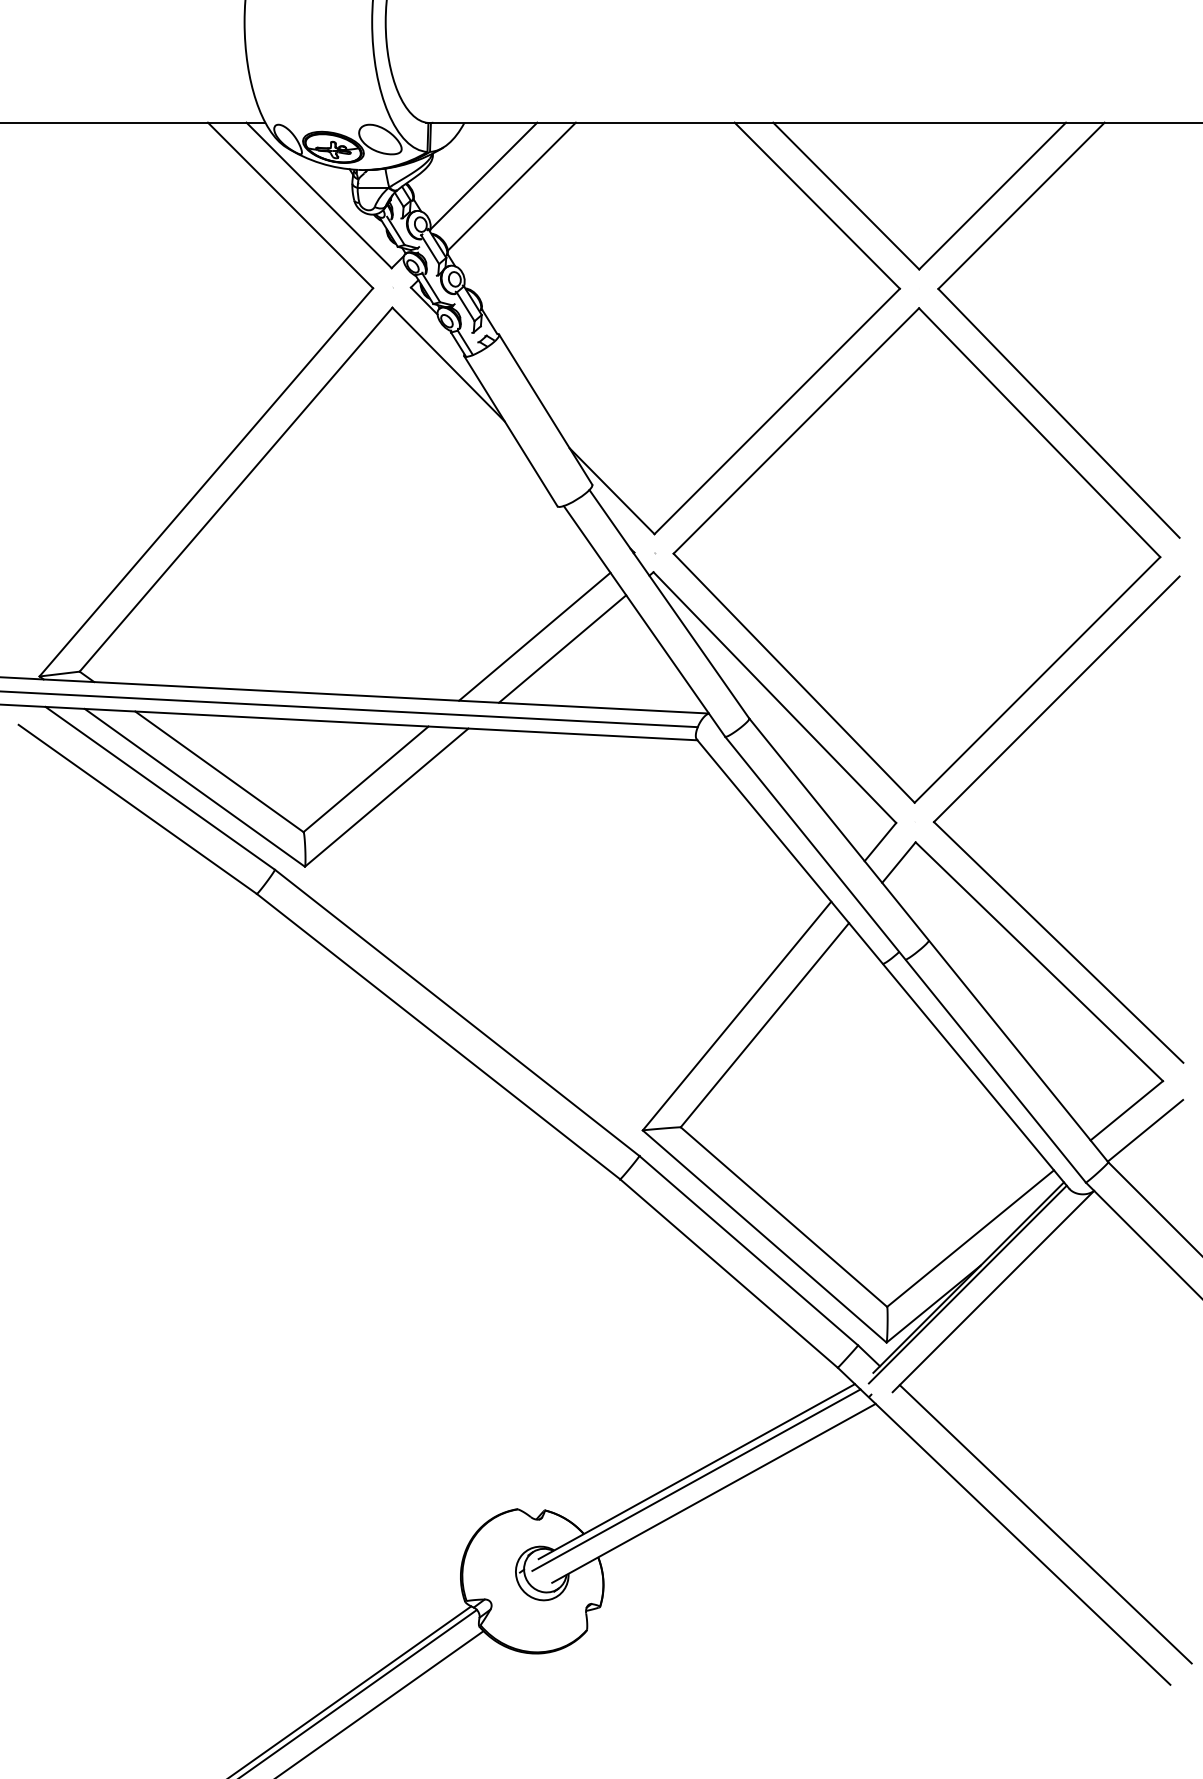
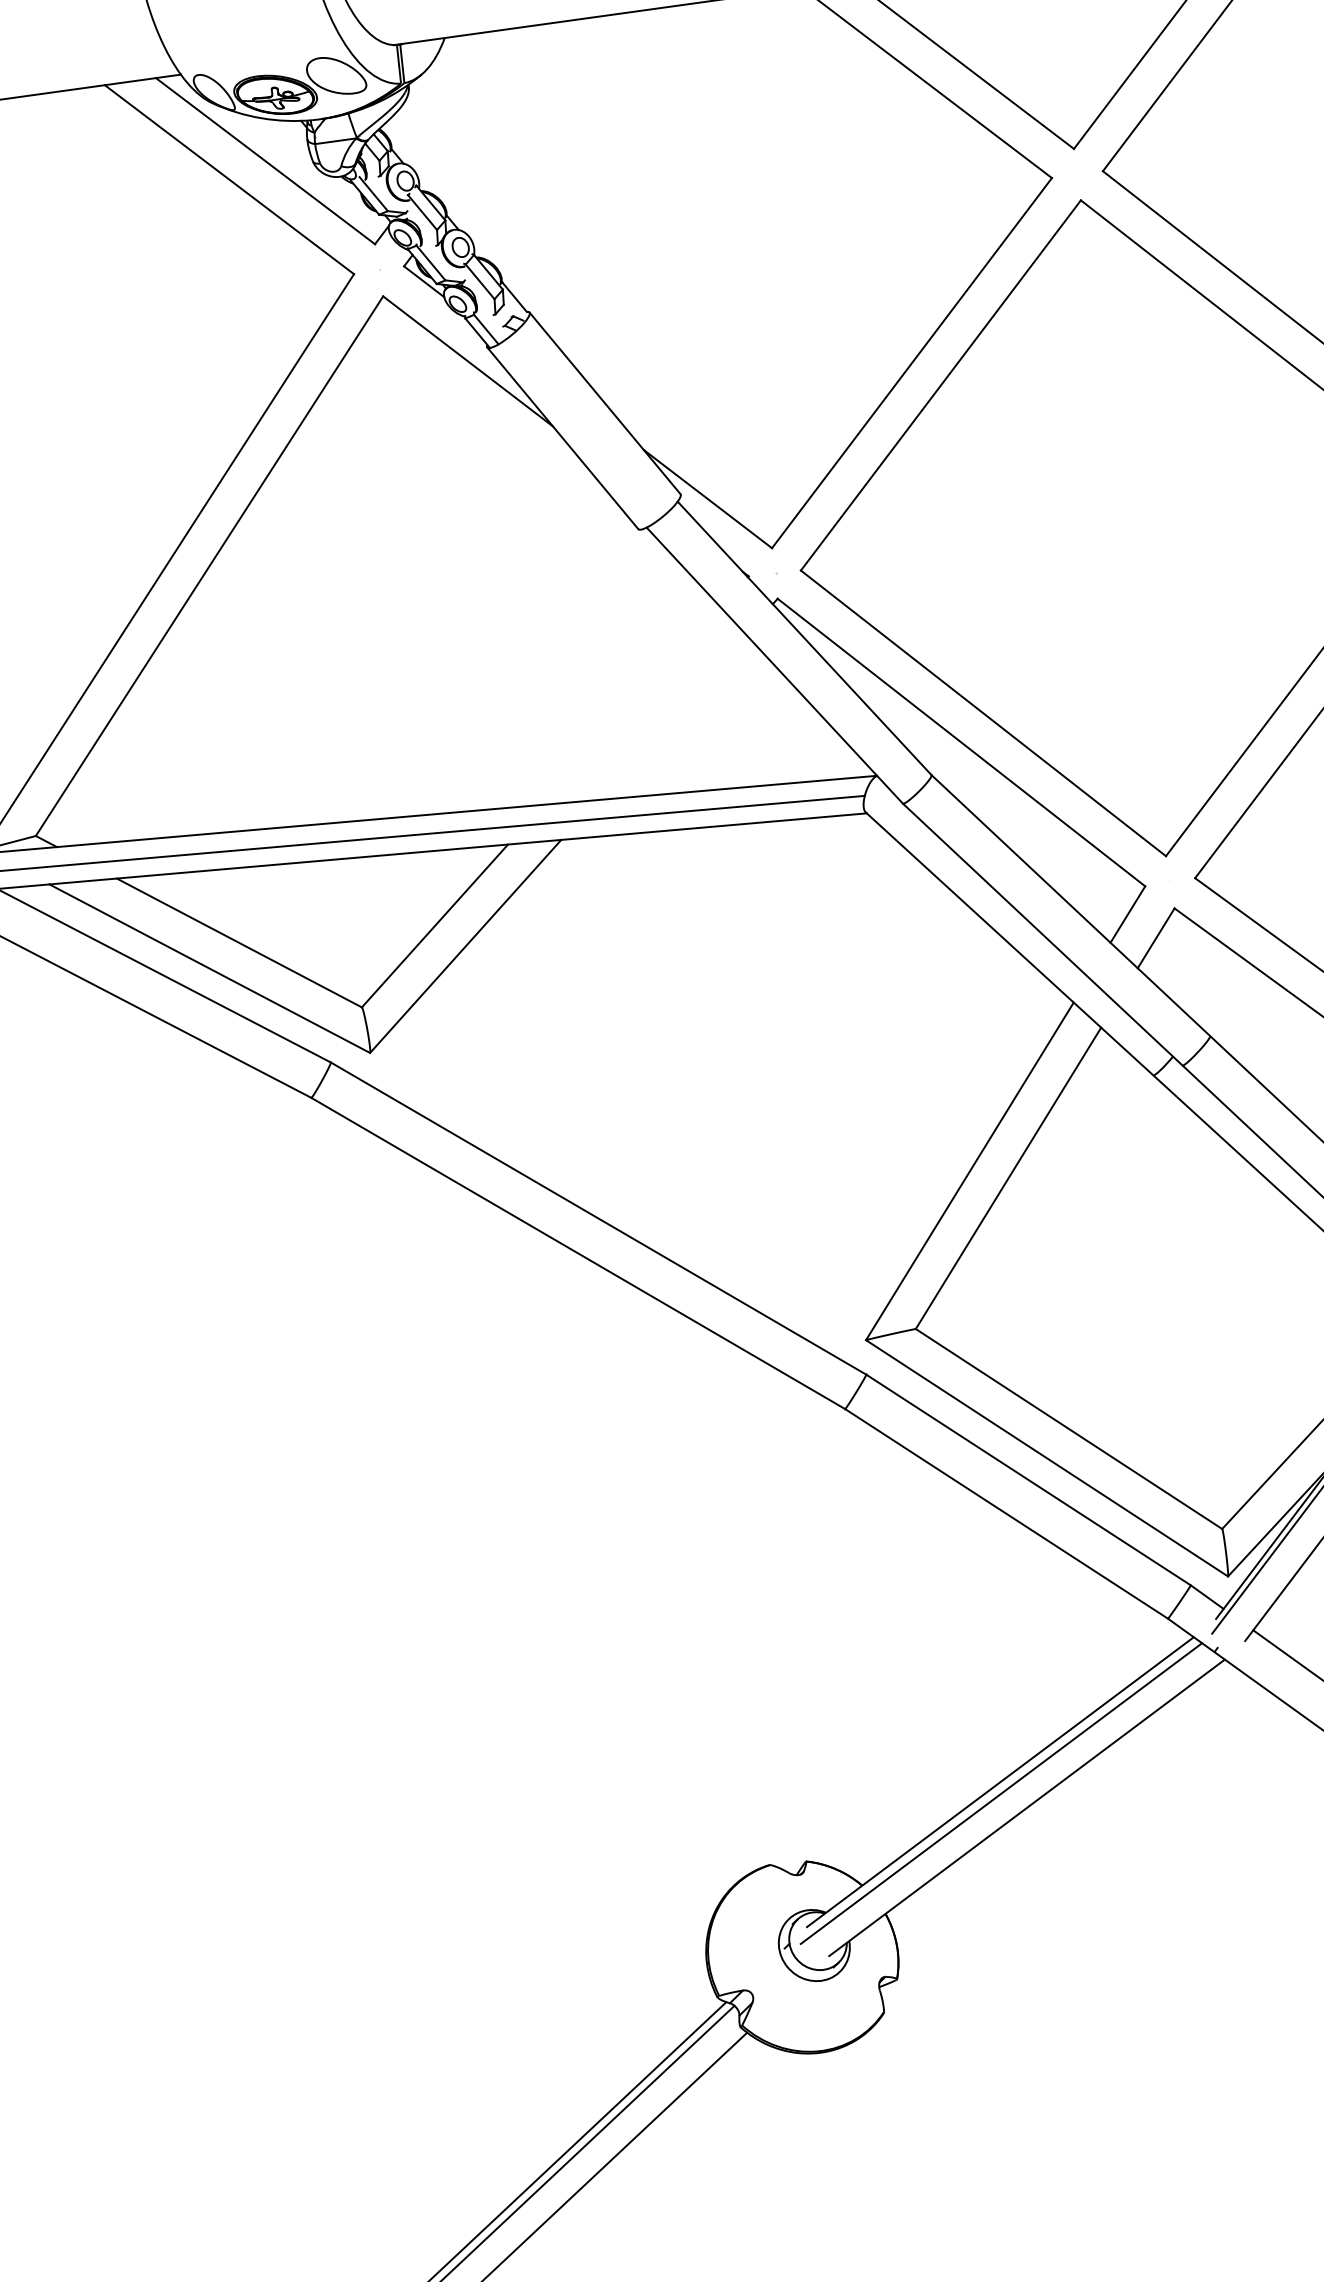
line: (483, 175) -> (479, 104), removed
line: (511, 186) -> (518, 113), removed
line: (534, 636) -> (631, 705), removed
line: (562, 648) -> (671, 716), removed

